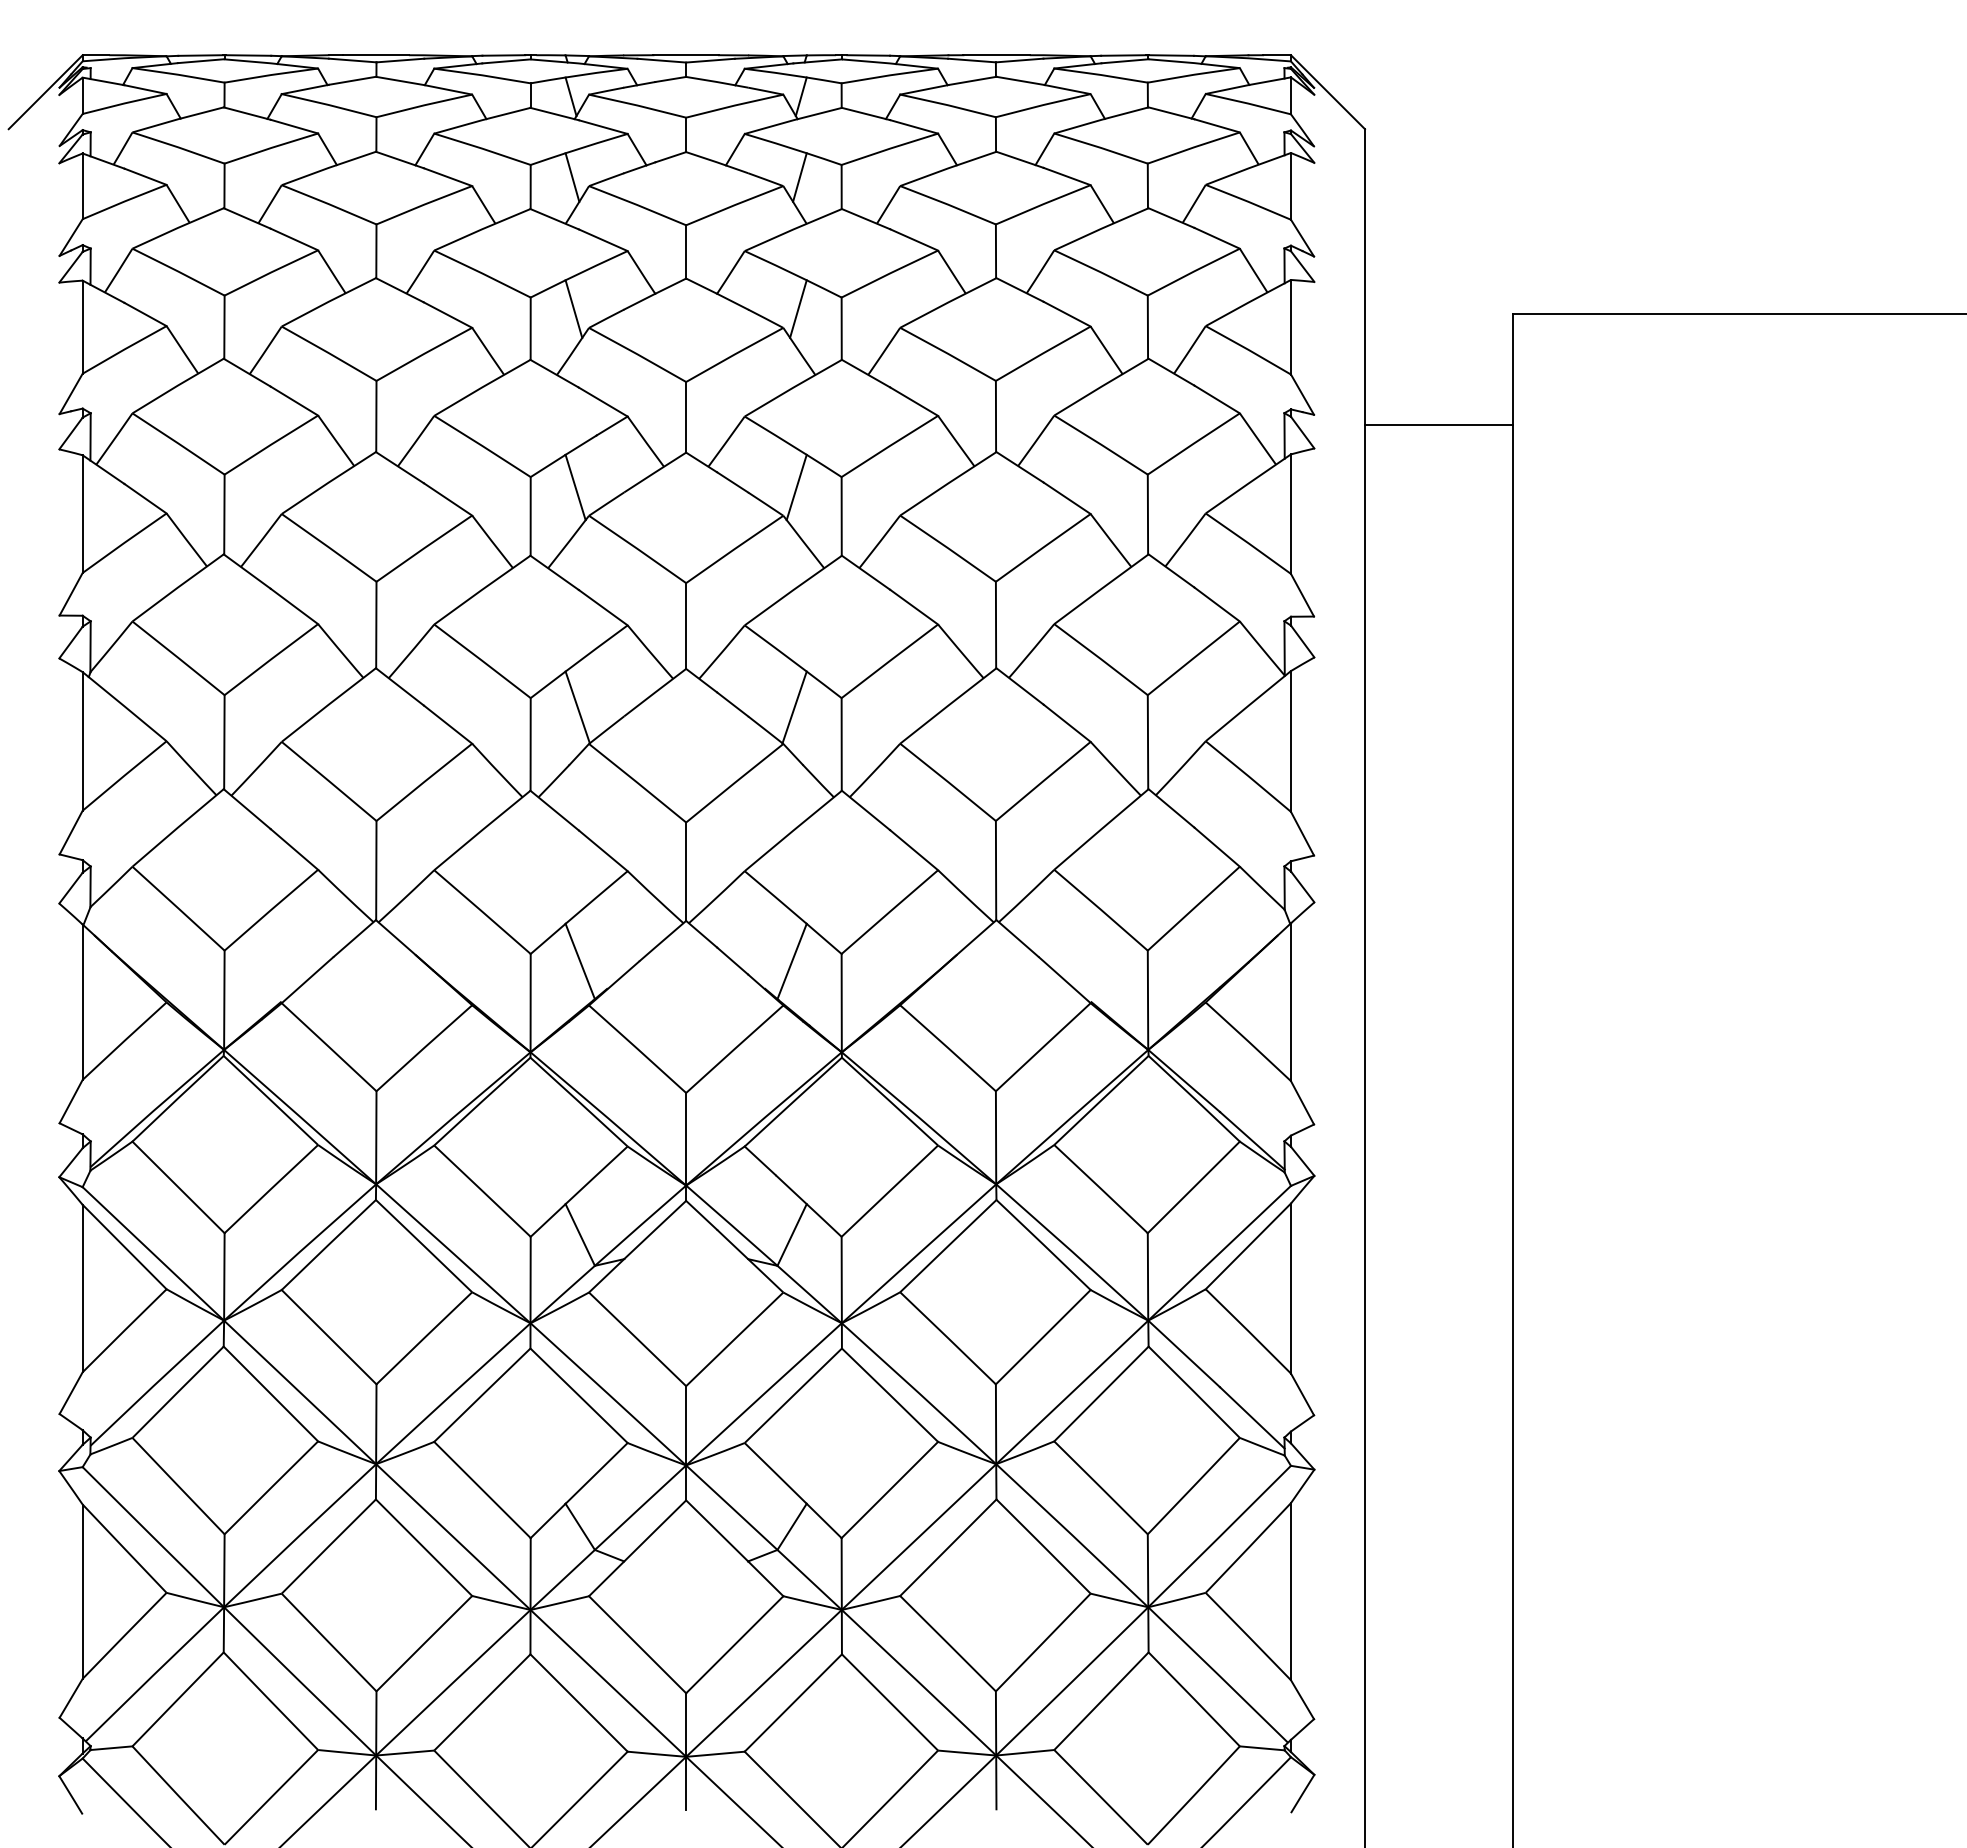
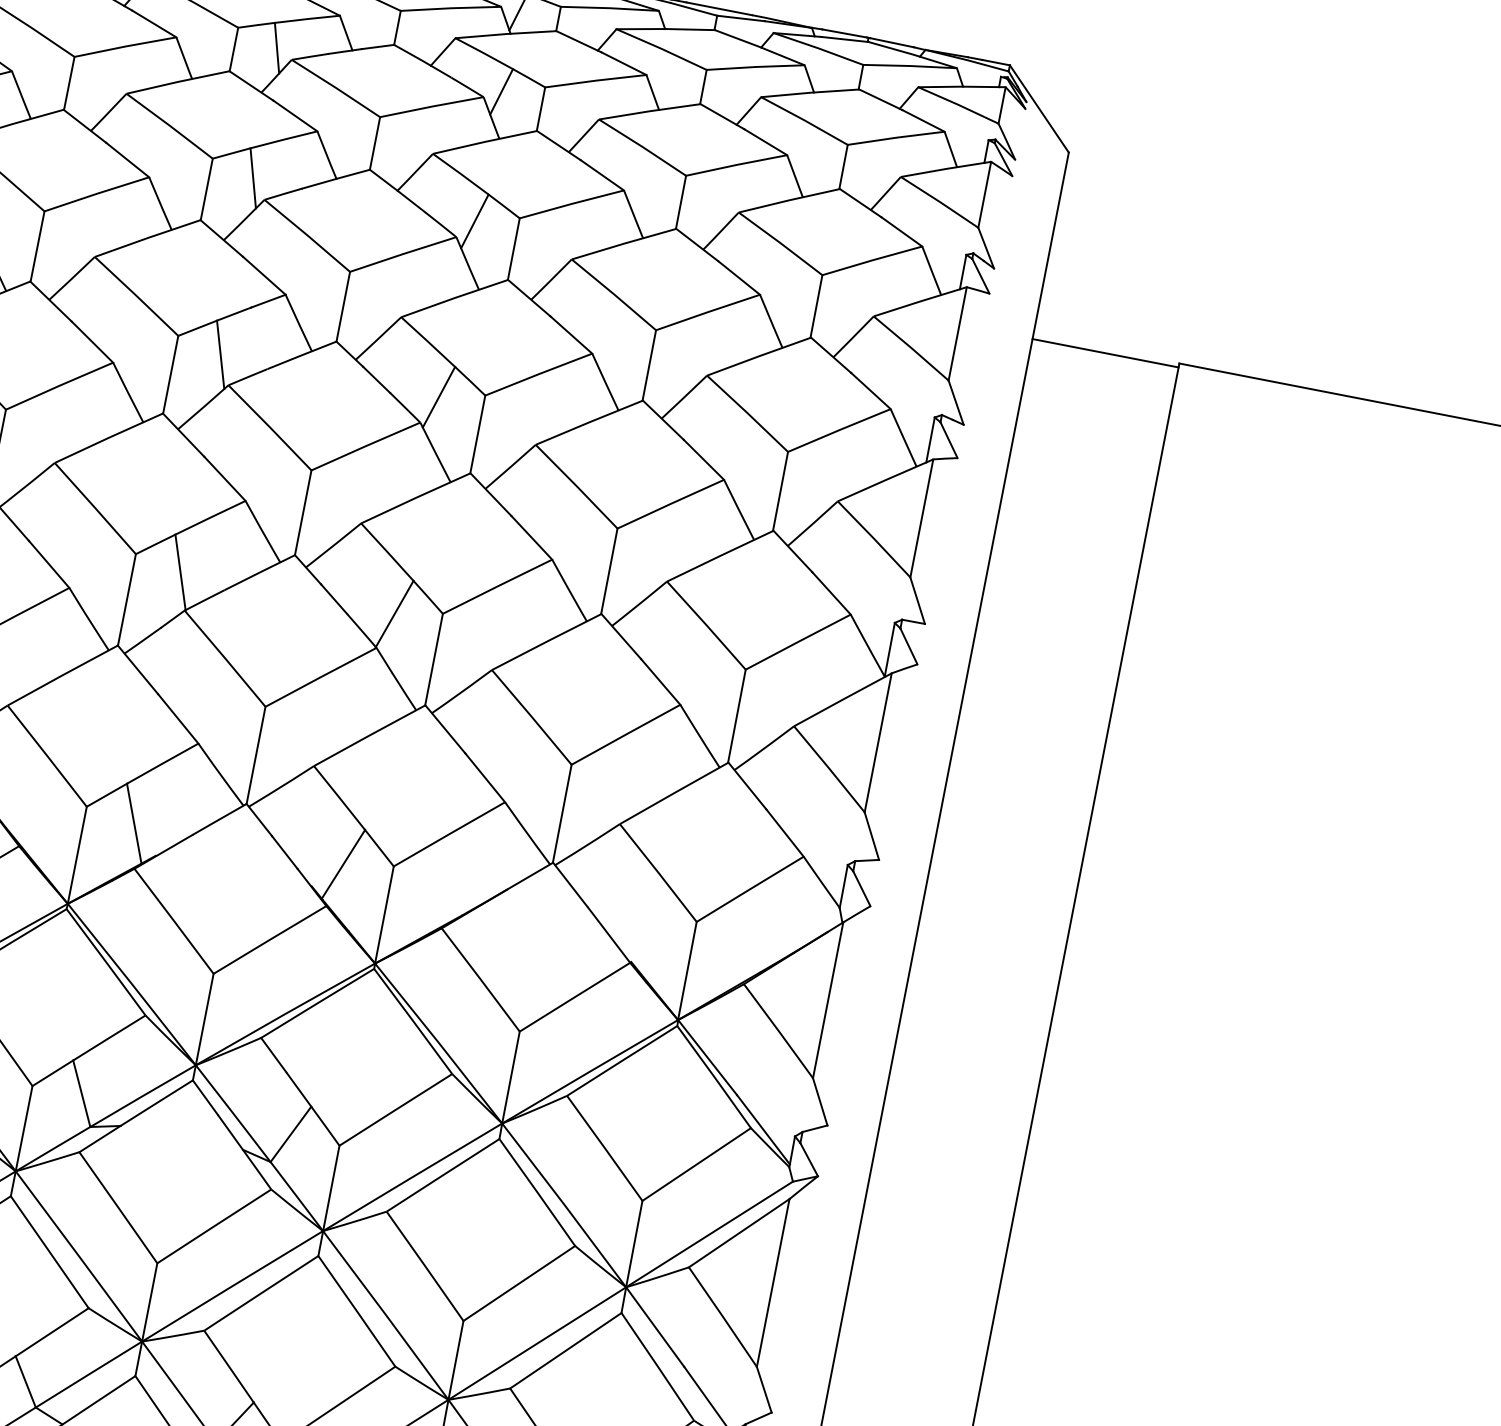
line: (1438, 425) -> (1105, 353), moved

